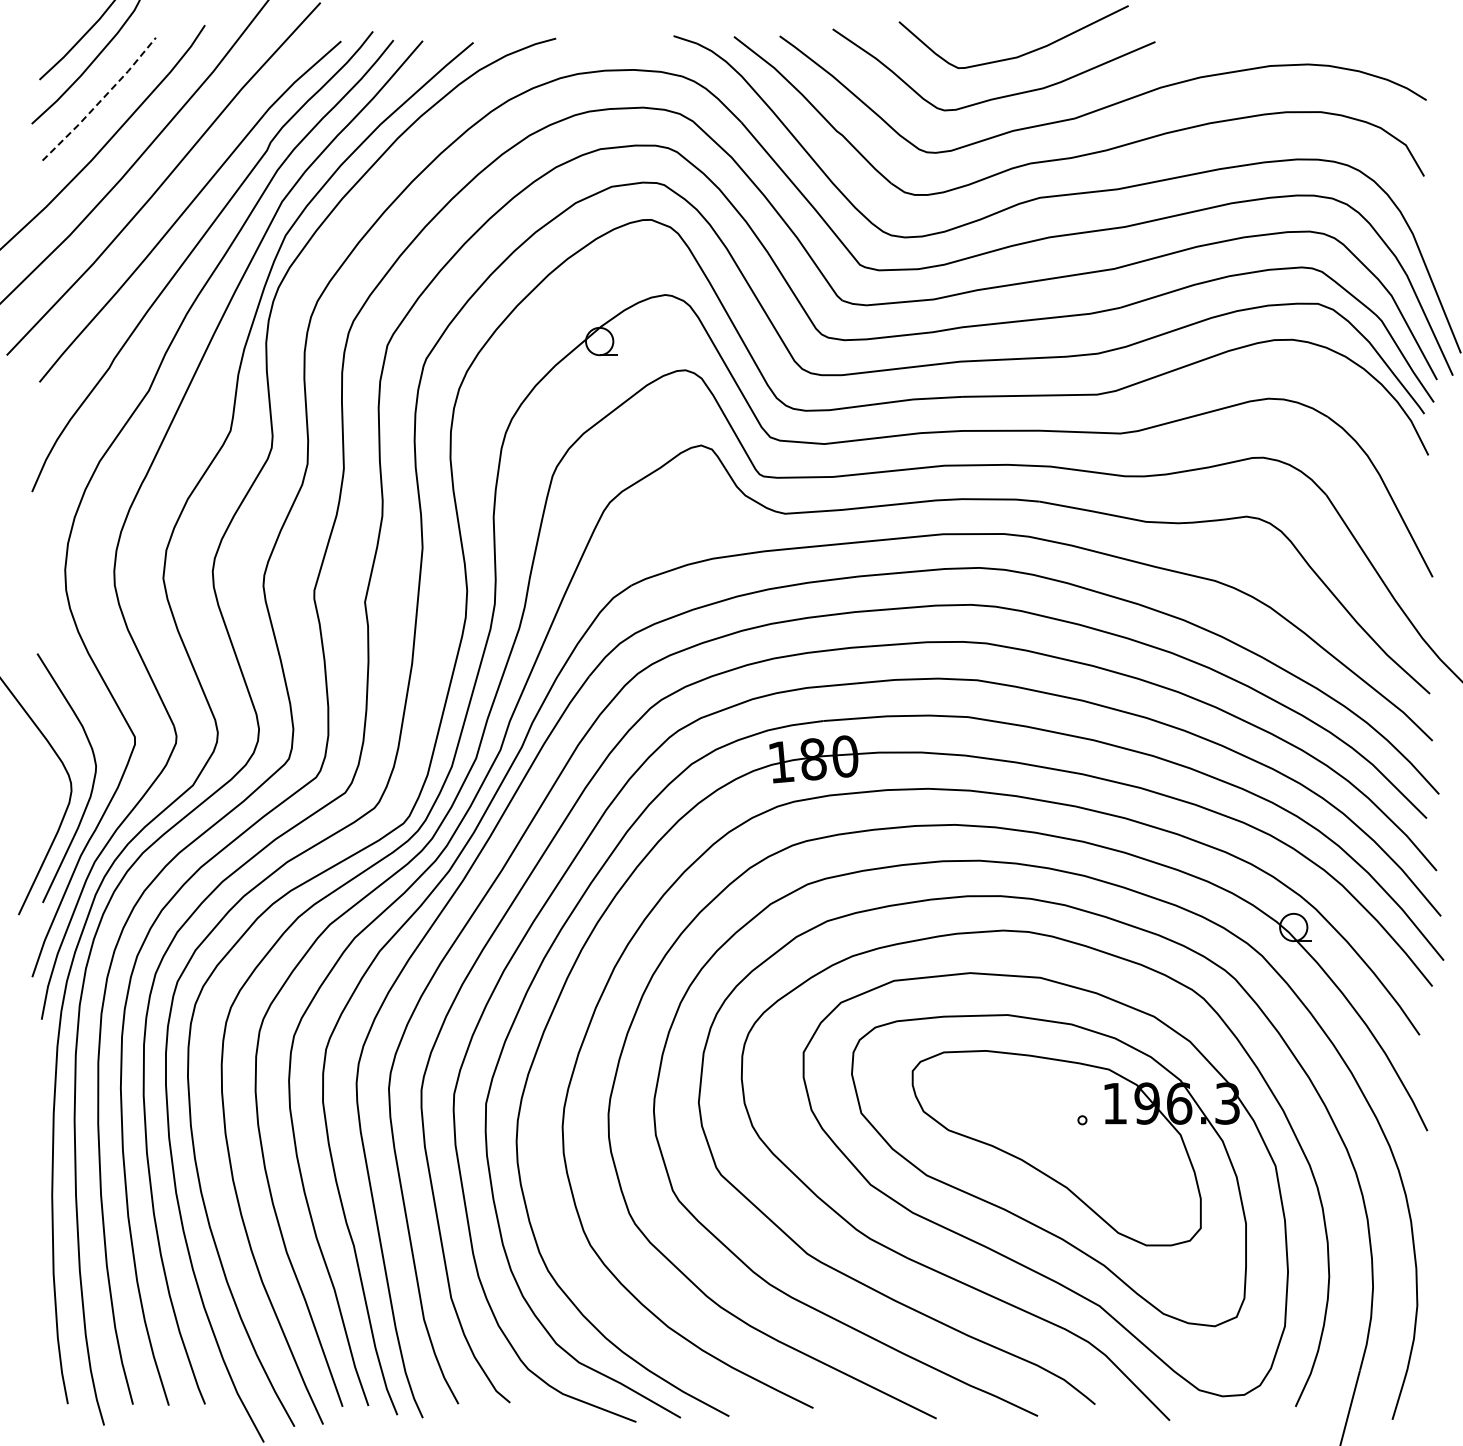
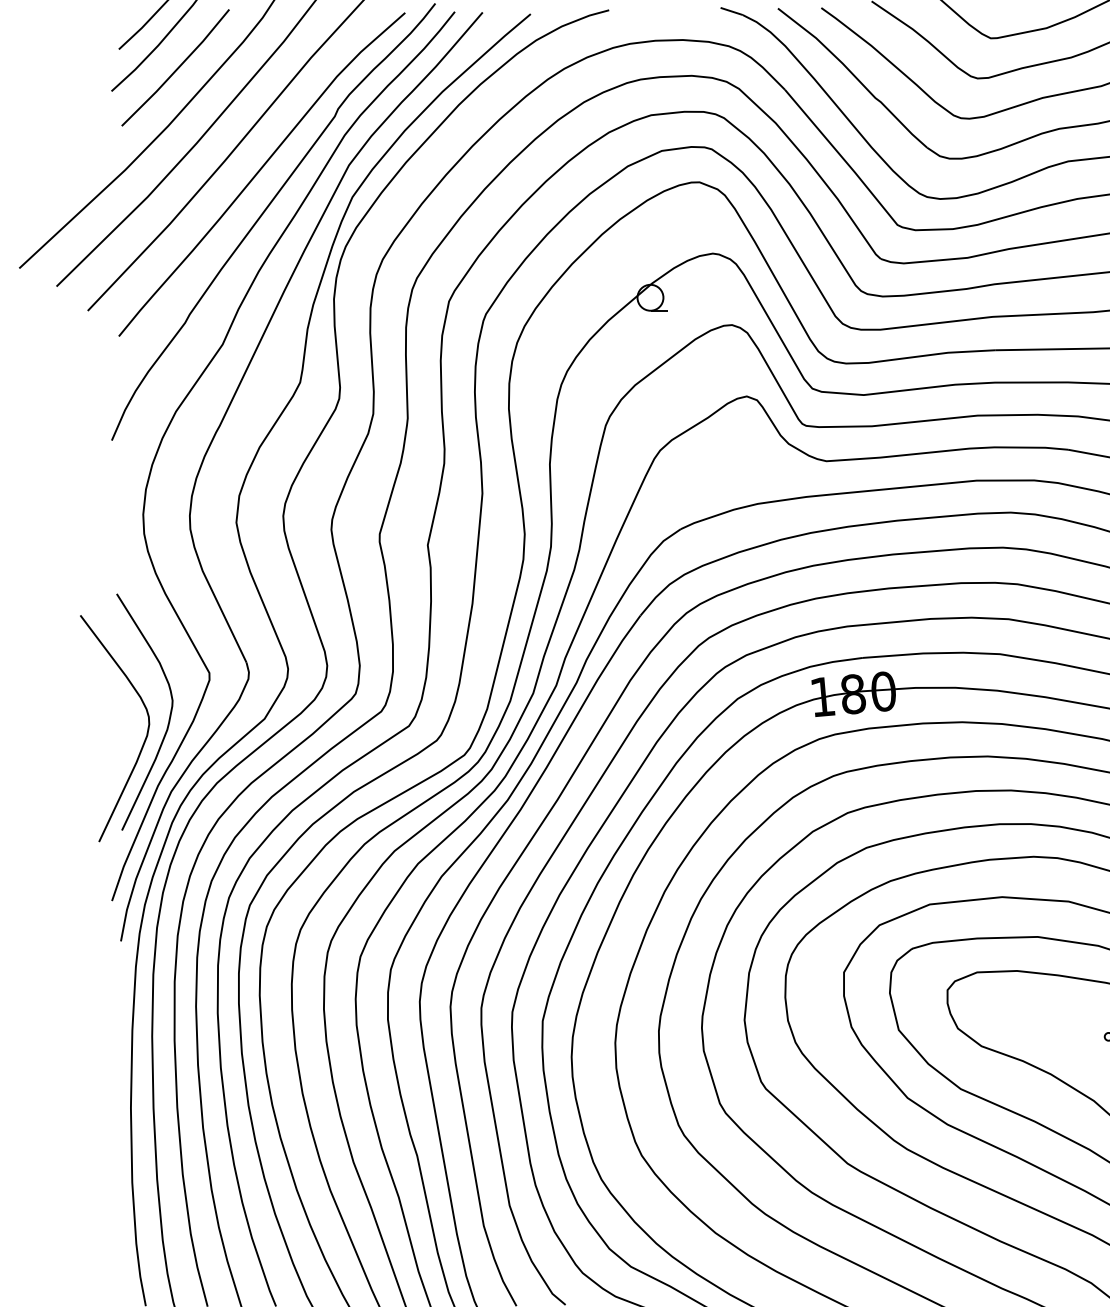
line: (101, 100) -> (177, 69), dashed -> solid

